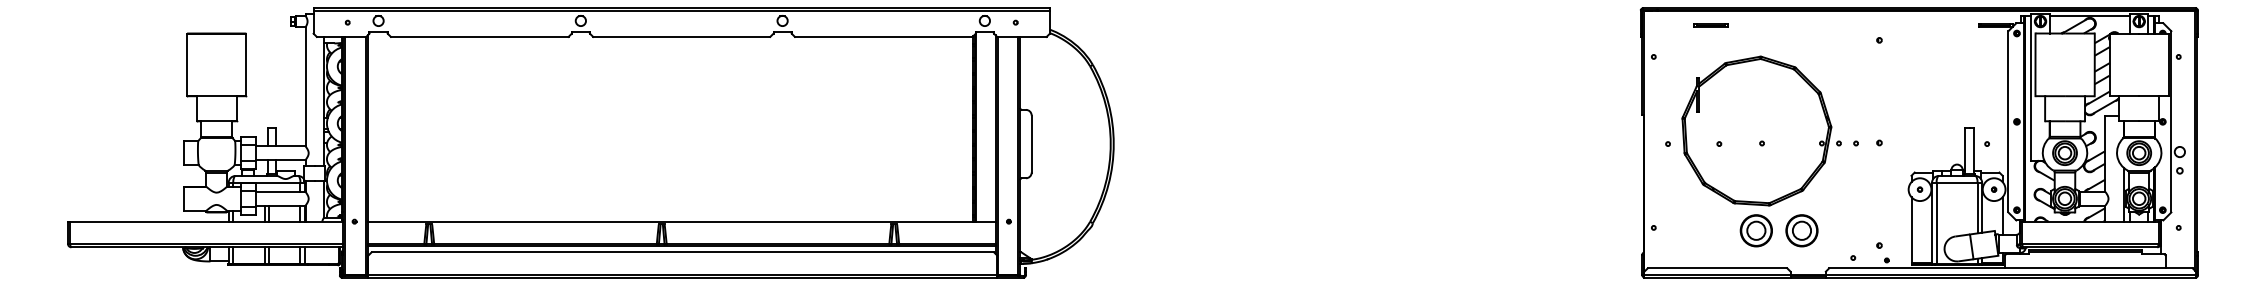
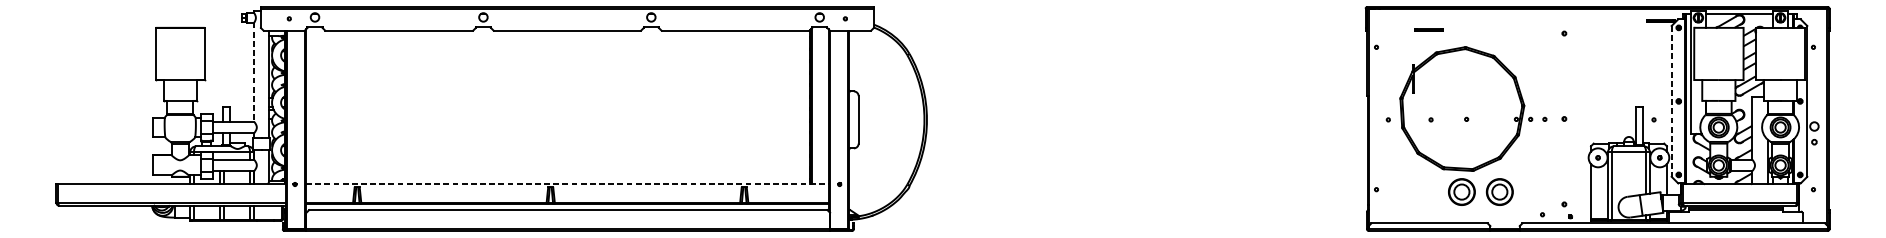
line: (1710, 25) -> (1428, 30), moved
line: (305, 86) -> (254, 71), solid -> dashed
line: (2008, 121) -> (1671, 101), solid -> dashed
line: (681, 221) -> (567, 184), solid -> dashed

